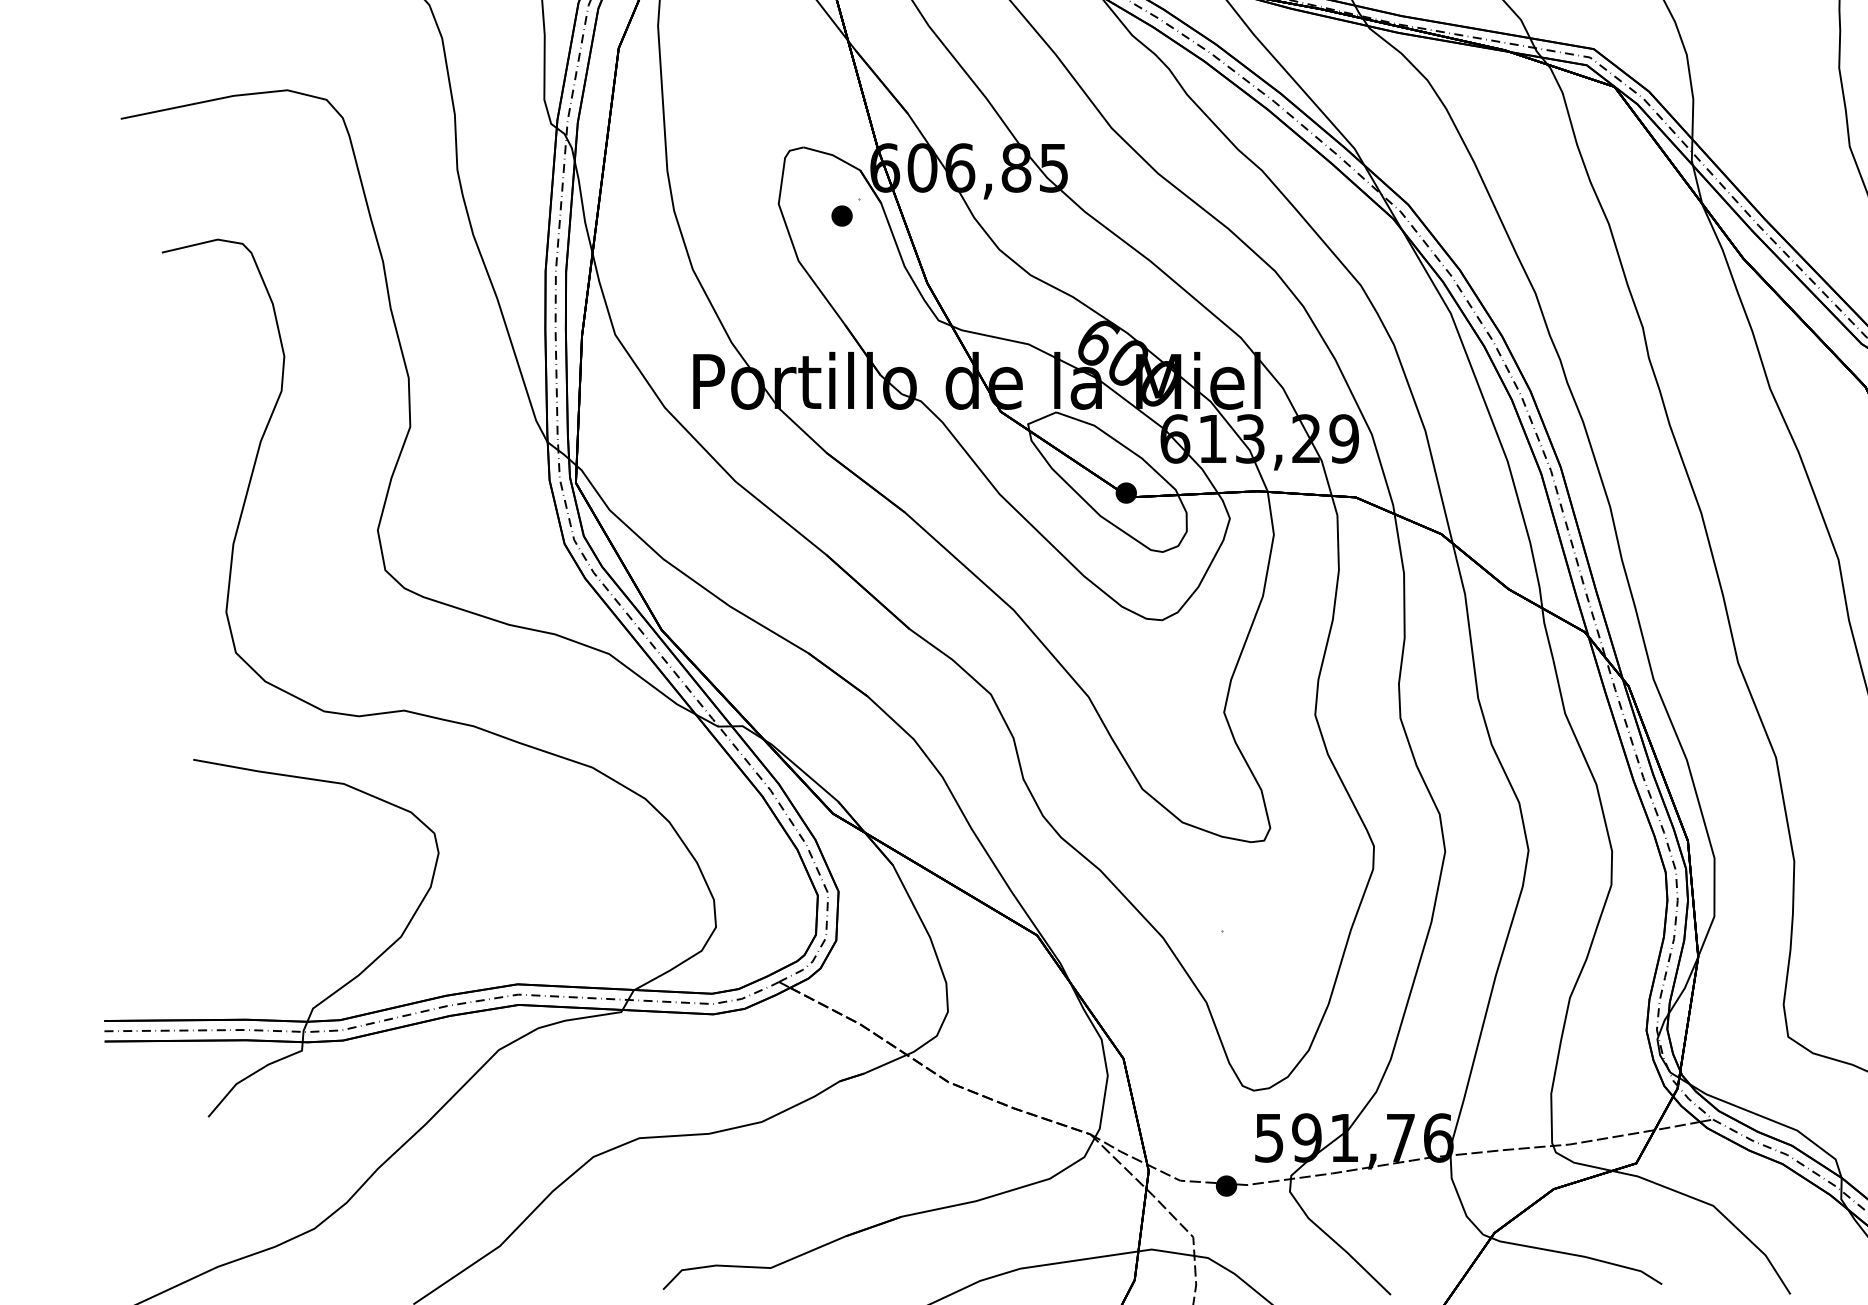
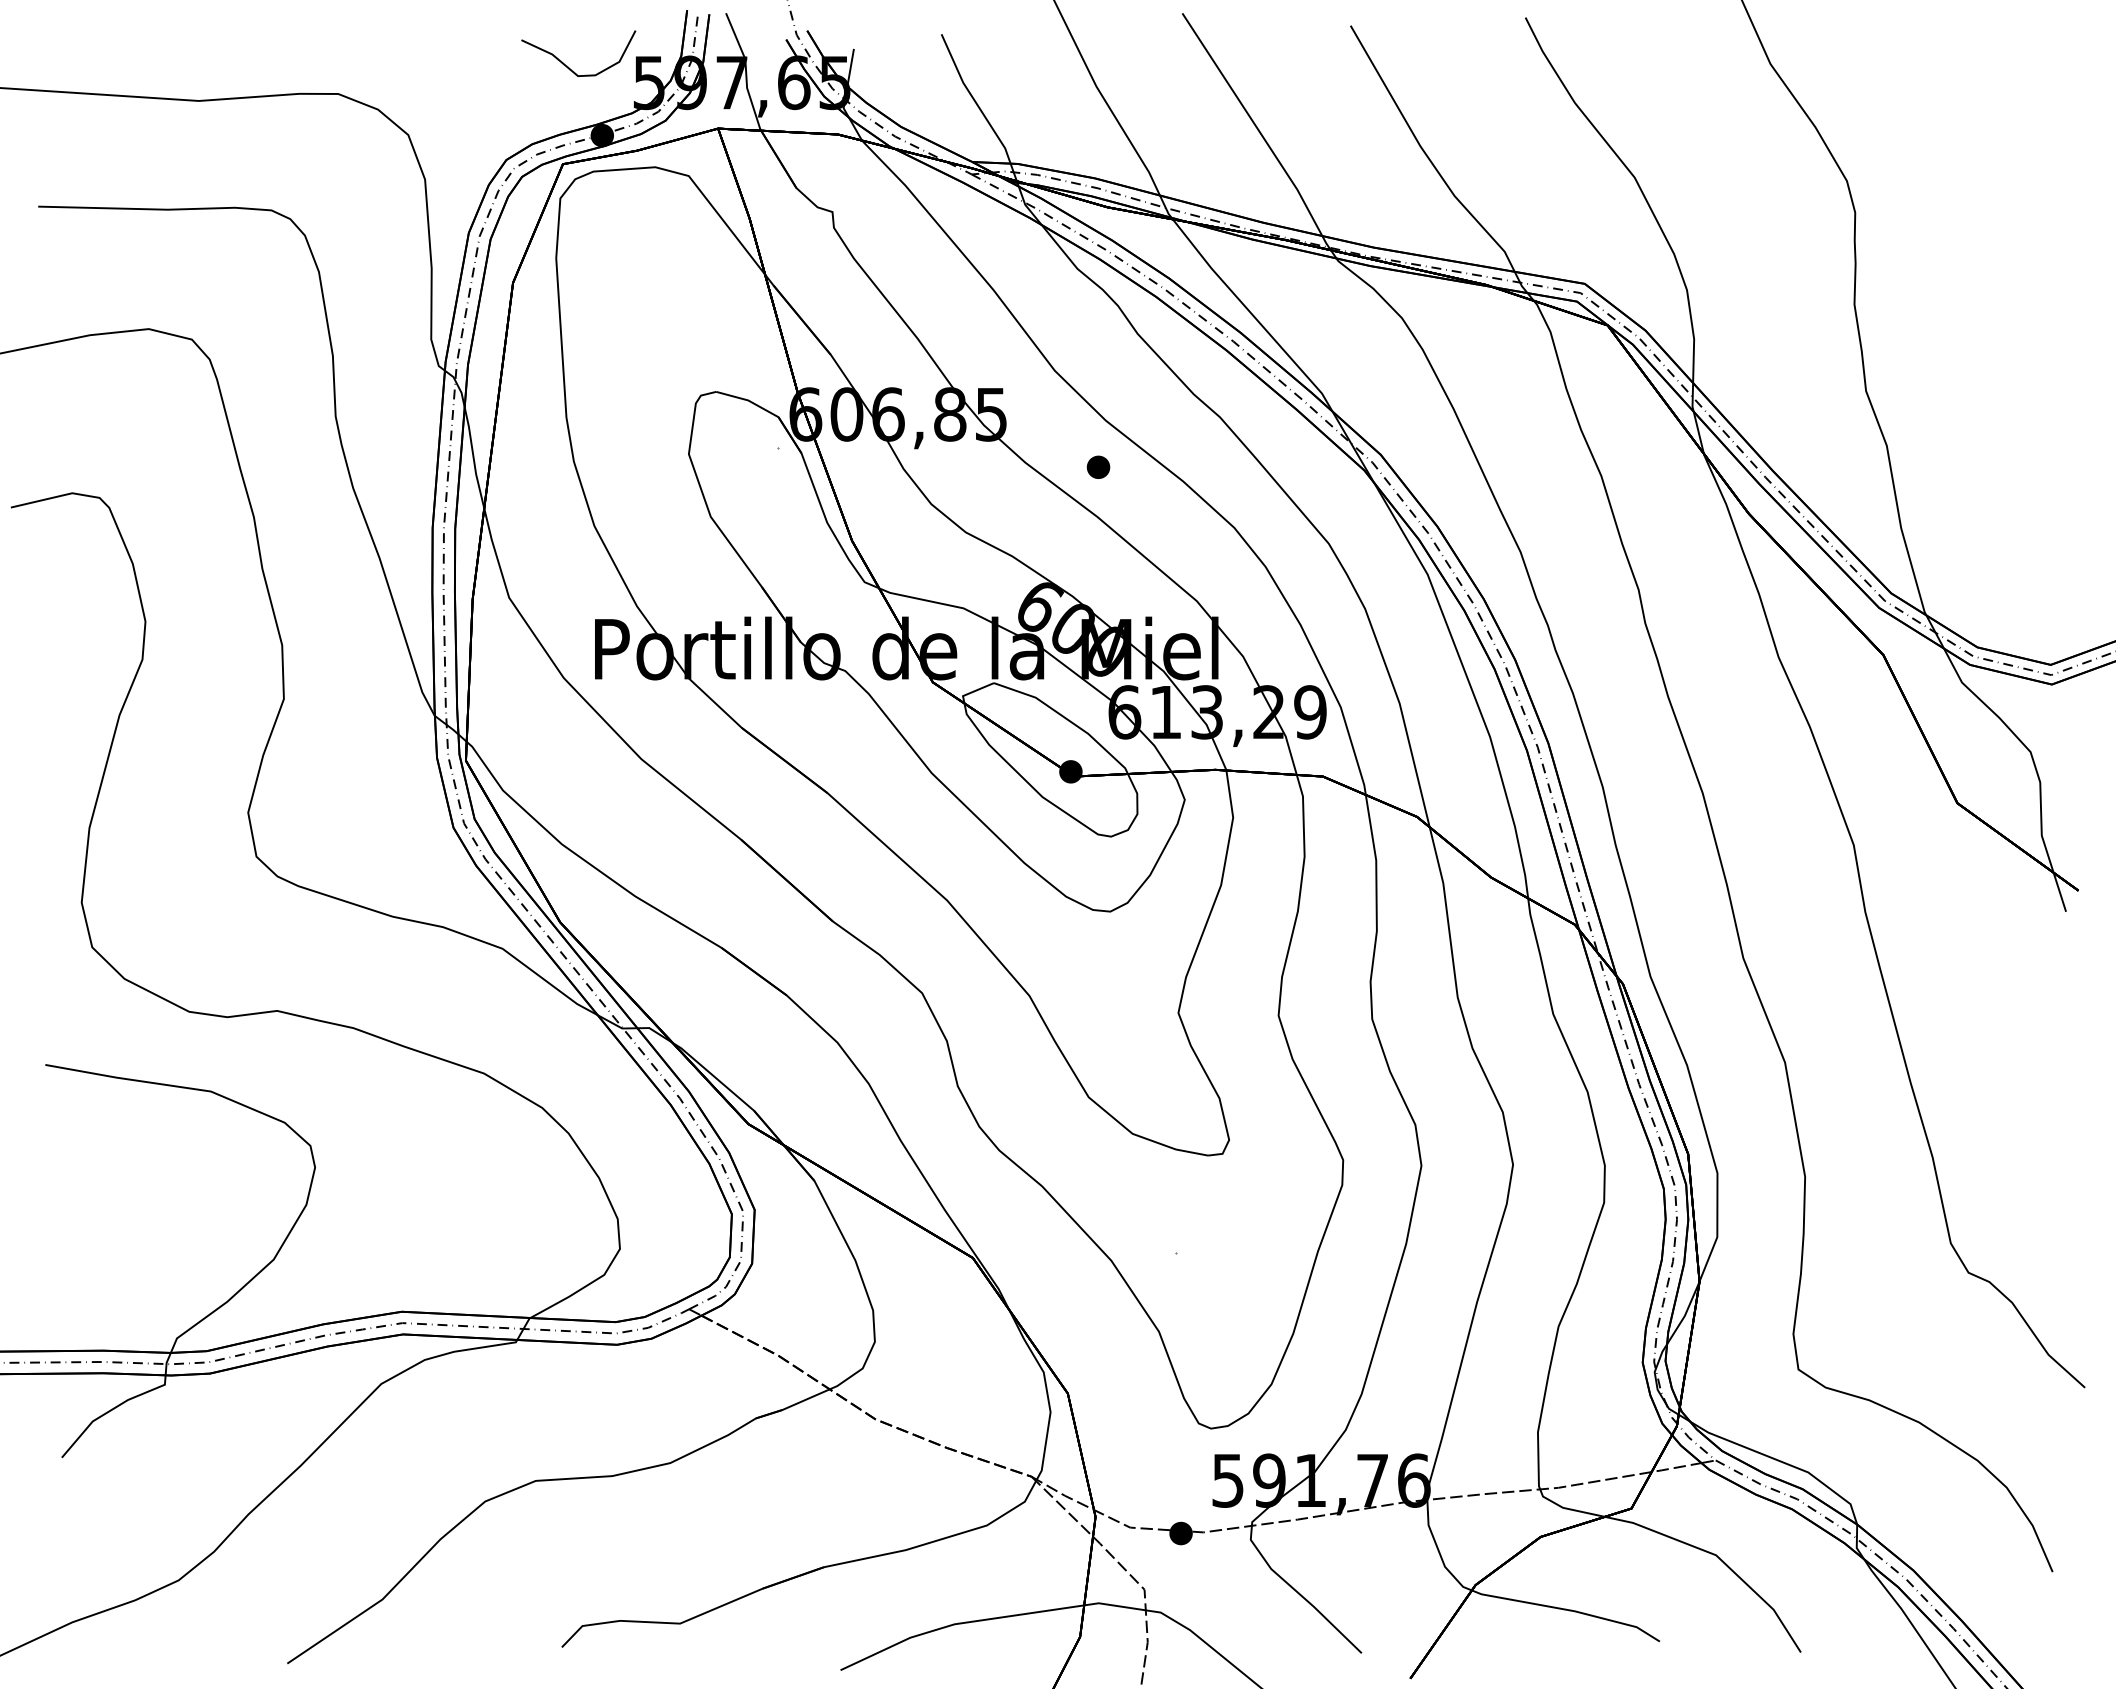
part: (842, 215) -> (1098, 466), moved

